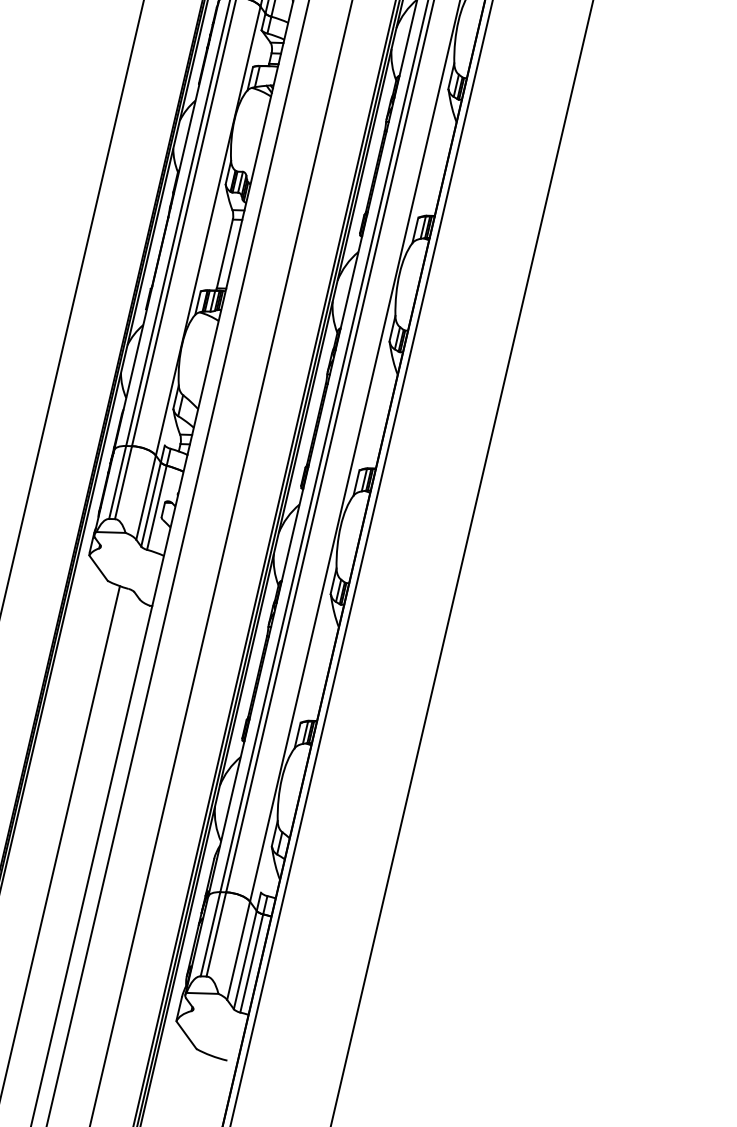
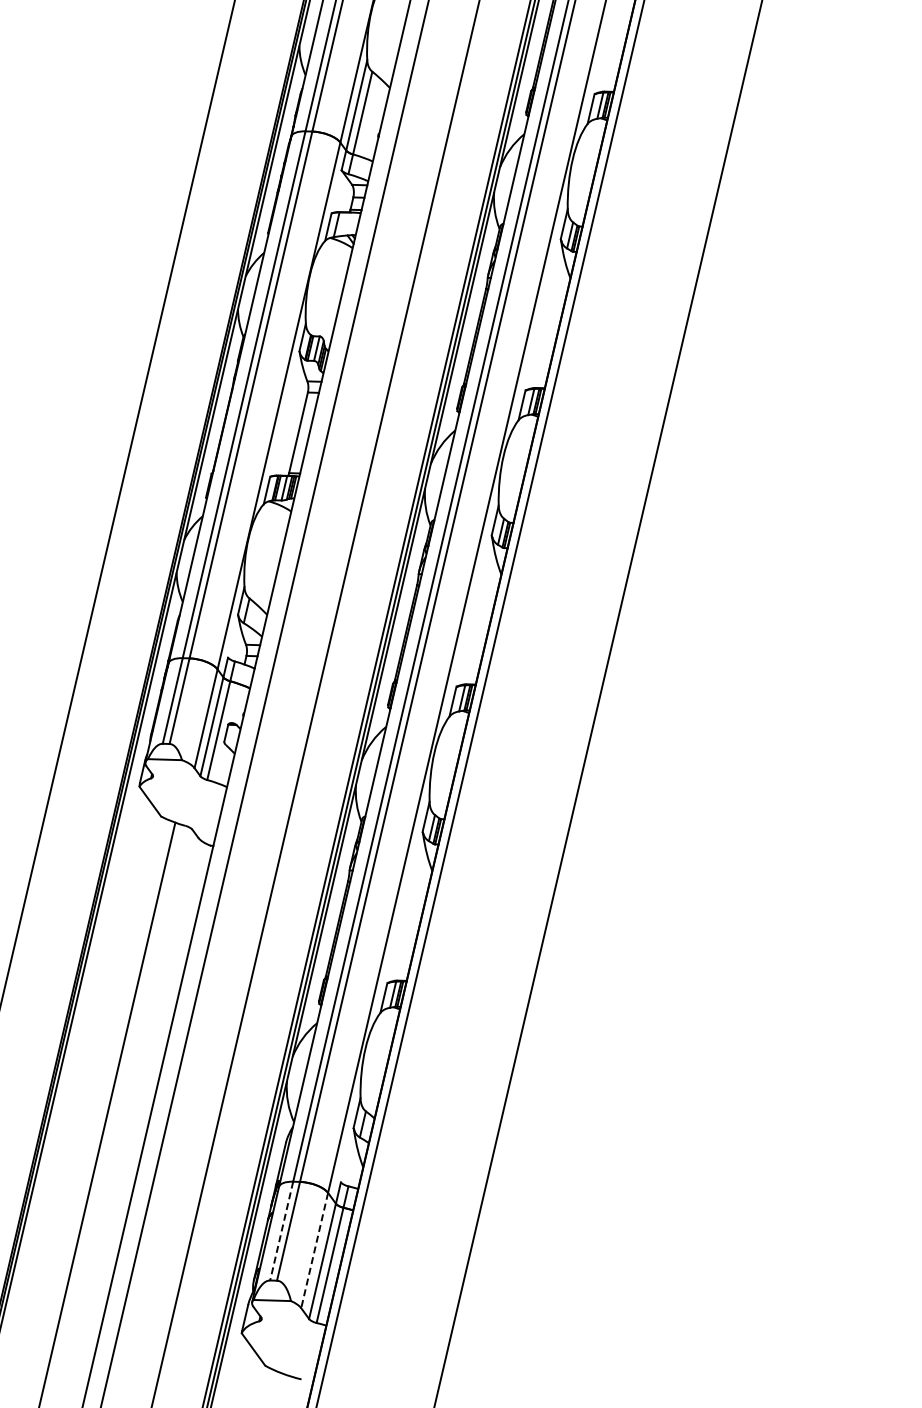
line: (210, 934) -> (281, 1231), solid -> dashed
line: (238, 951) -> (314, 1251), solid -> dashed

